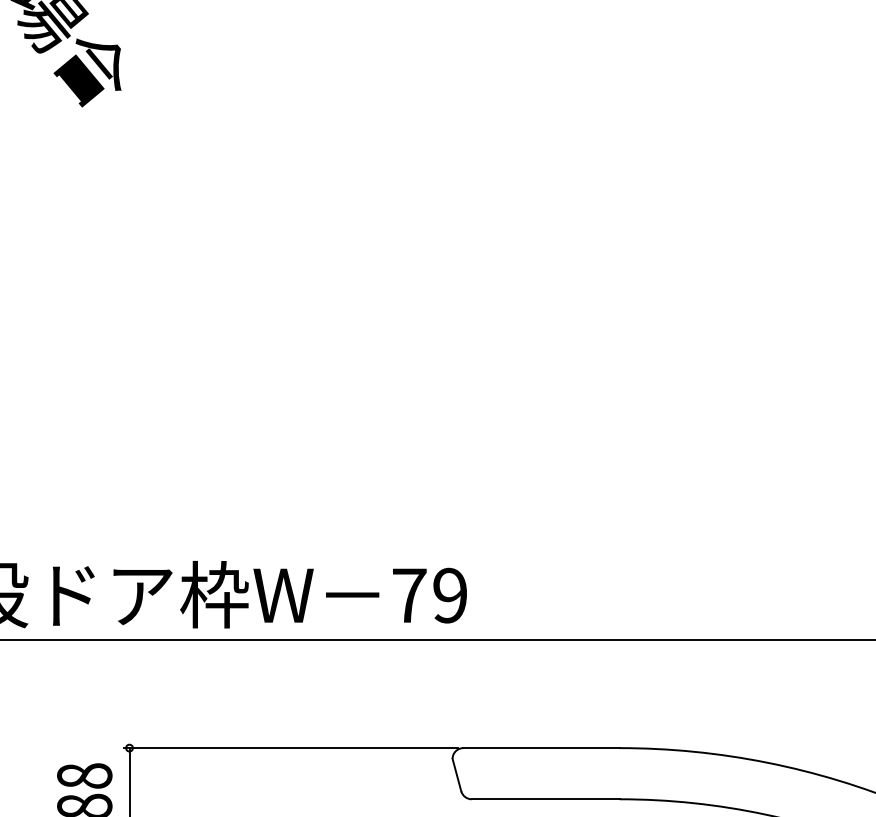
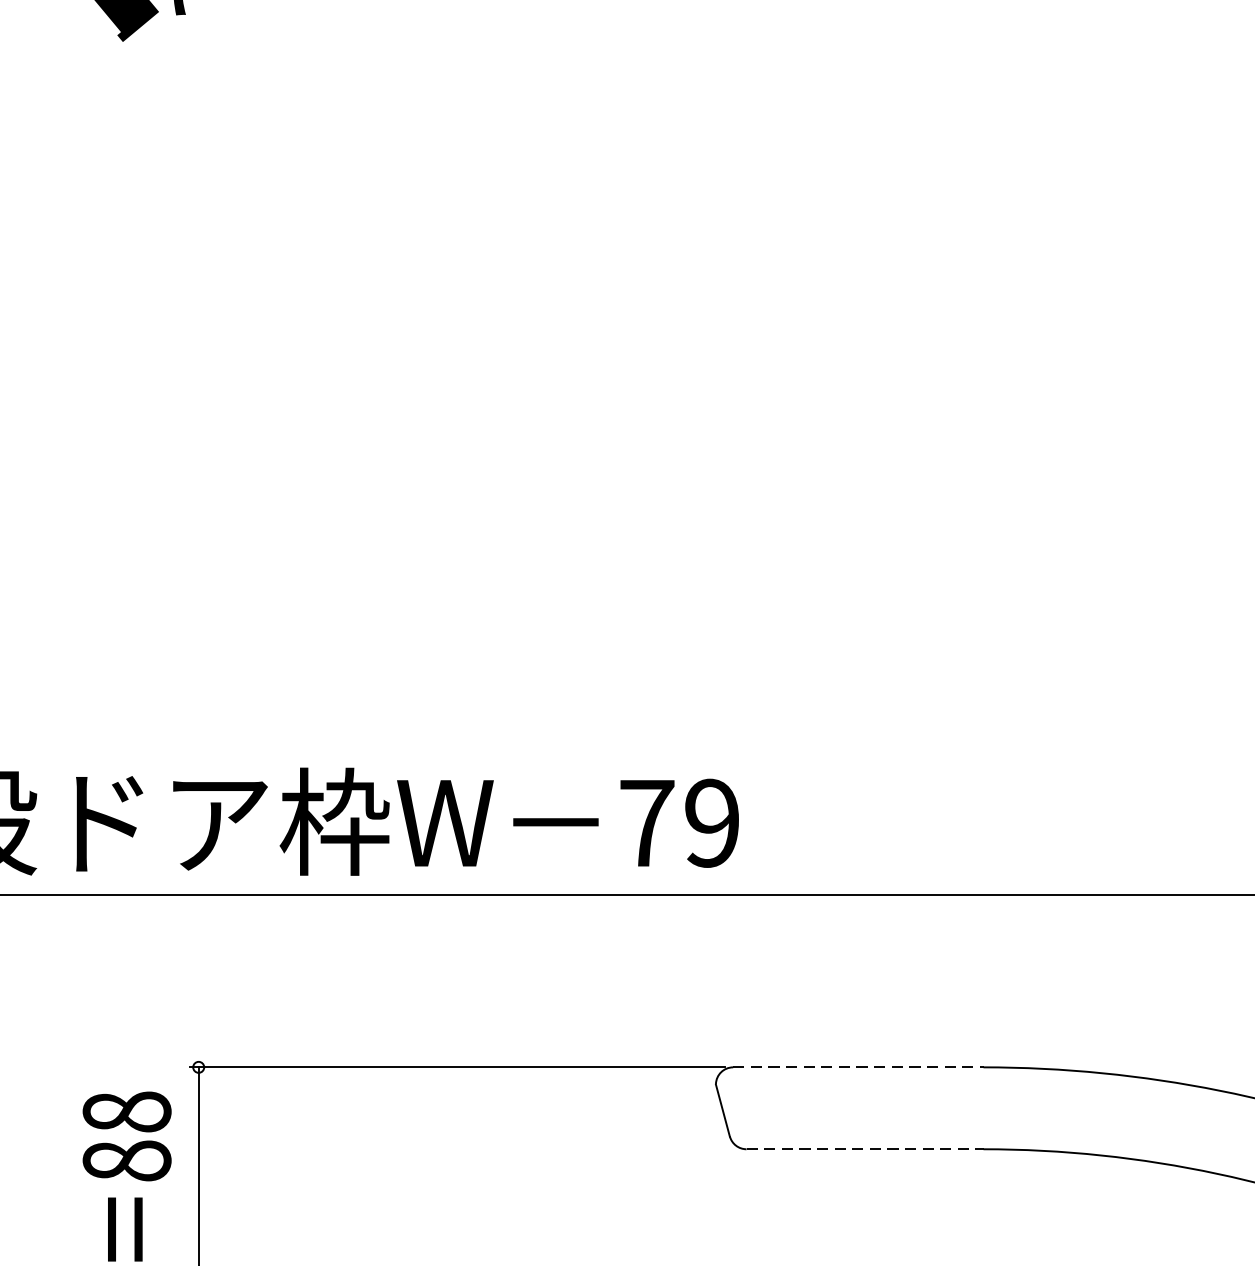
line: (542, 748) -> (859, 1067), solid -> dashed
line: (546, 799) -> (866, 1149), solid -> dashed

